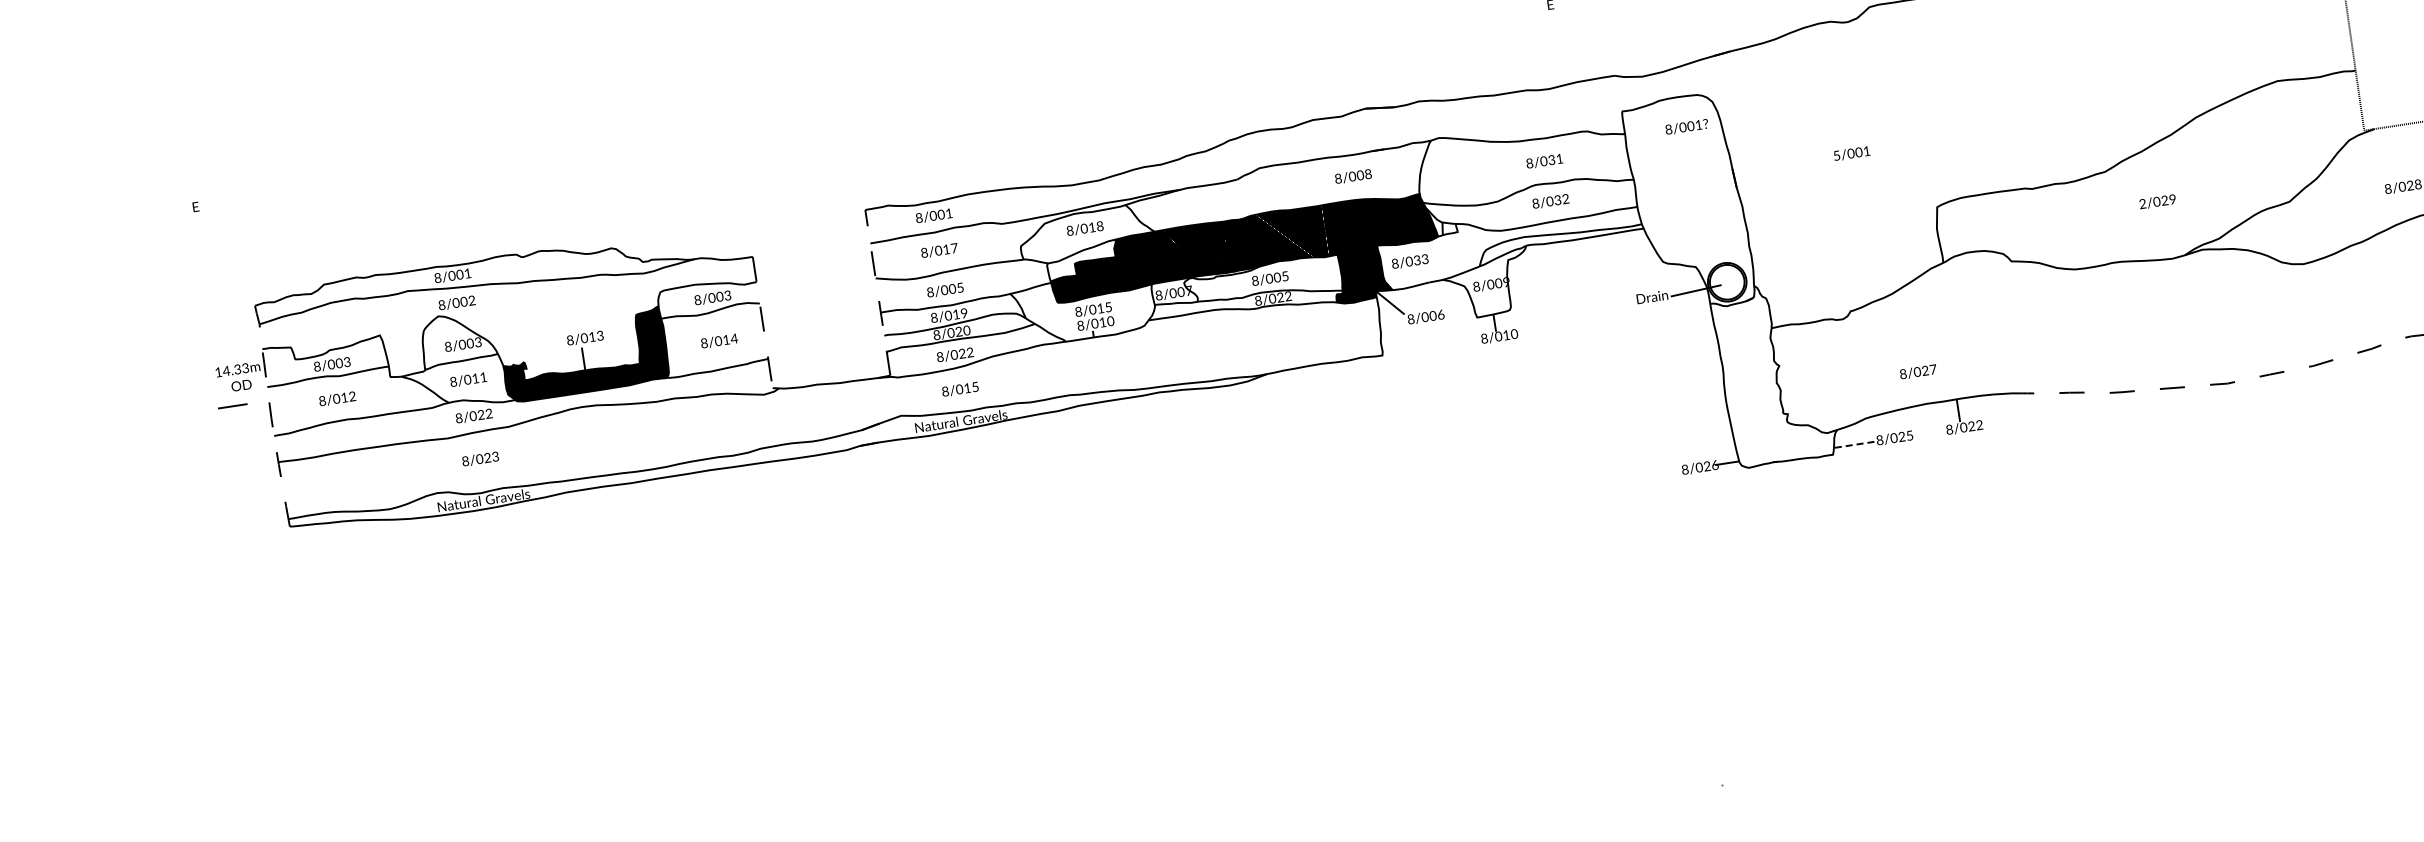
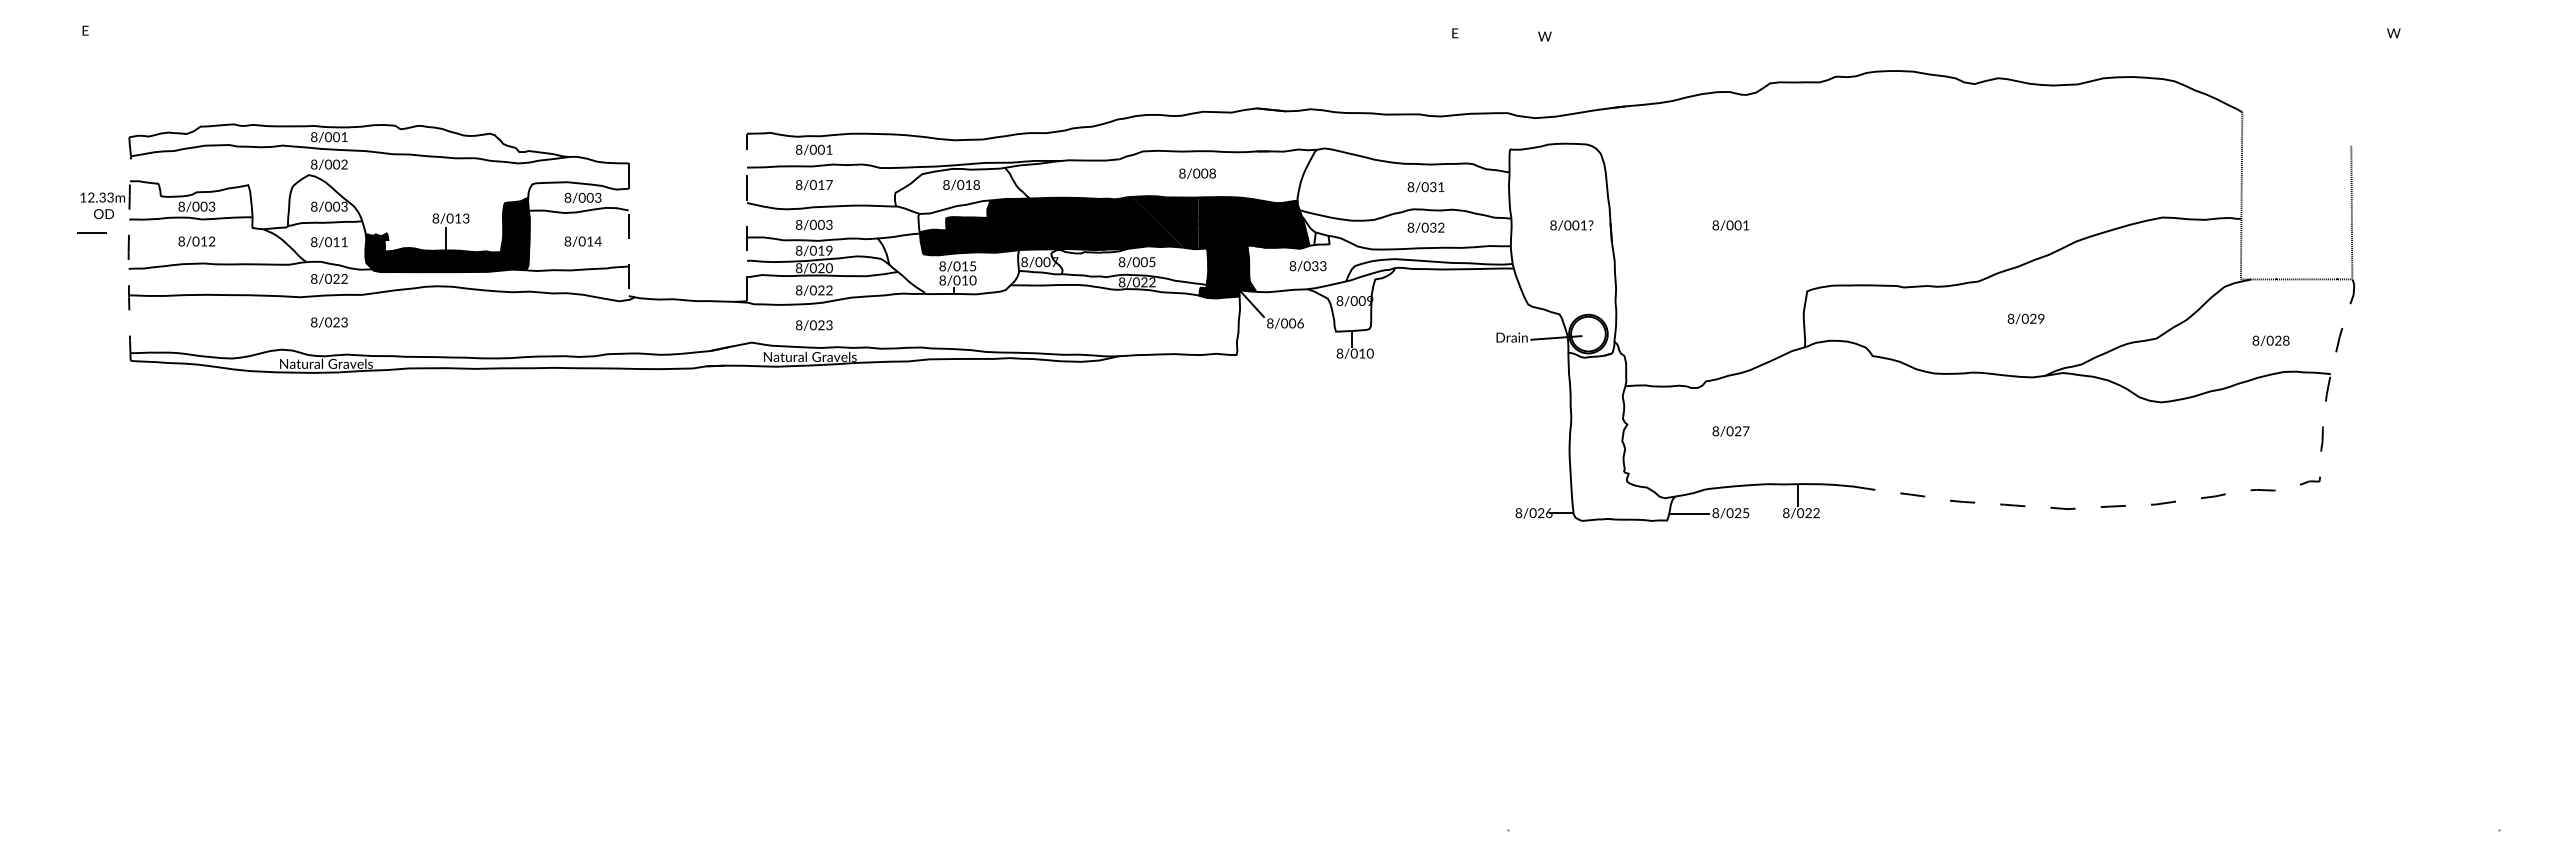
text: (1686, 126) -> (1571, 225), moved
text: (1836, 155) -> (1715, 225), 5/001 -> 8/001
text: (1353, 176) -> (1197, 173), moved
text: (2142, 203) -> (2010, 318), 2/029 -> 8/029
text: (1409, 261) -> (1307, 266), moved
text: (960, 287) -> (829, 224), 8/005 -> 8/003
text: (225, 371) -> (90, 197), 14.33m -> 12.33m
text: (1917, 372) -> (1730, 431), moved
text: (971, 387) -> (825, 325), 8/015 -> 8/023
line: (1853, 444) -> (1689, 513), dashed -> solid

